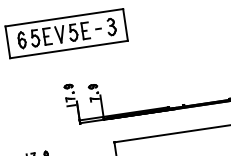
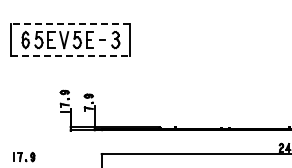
line: (64, 18) -> (70, 24), solid -> dashed
line: (70, 49) -> (71, 56), solid -> dashed

